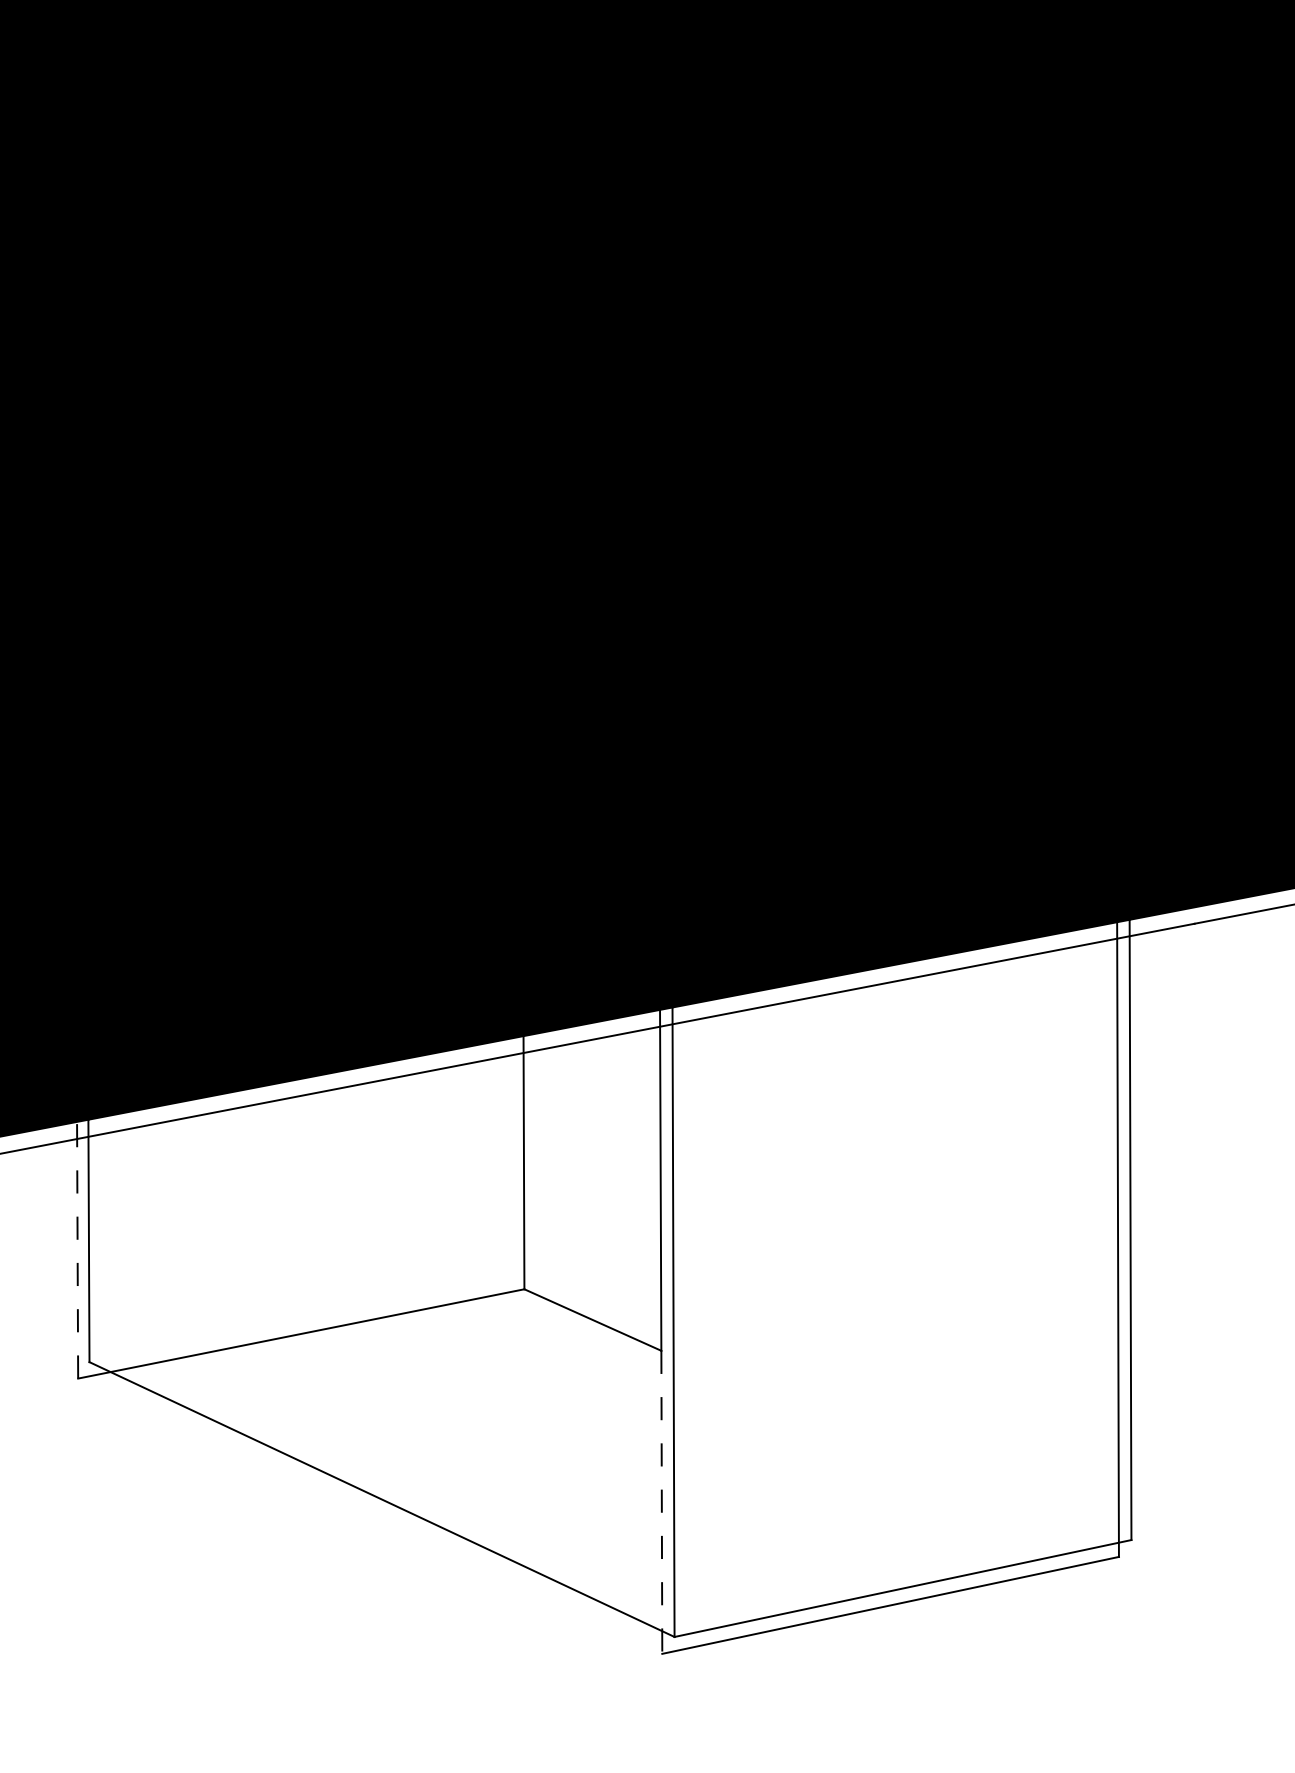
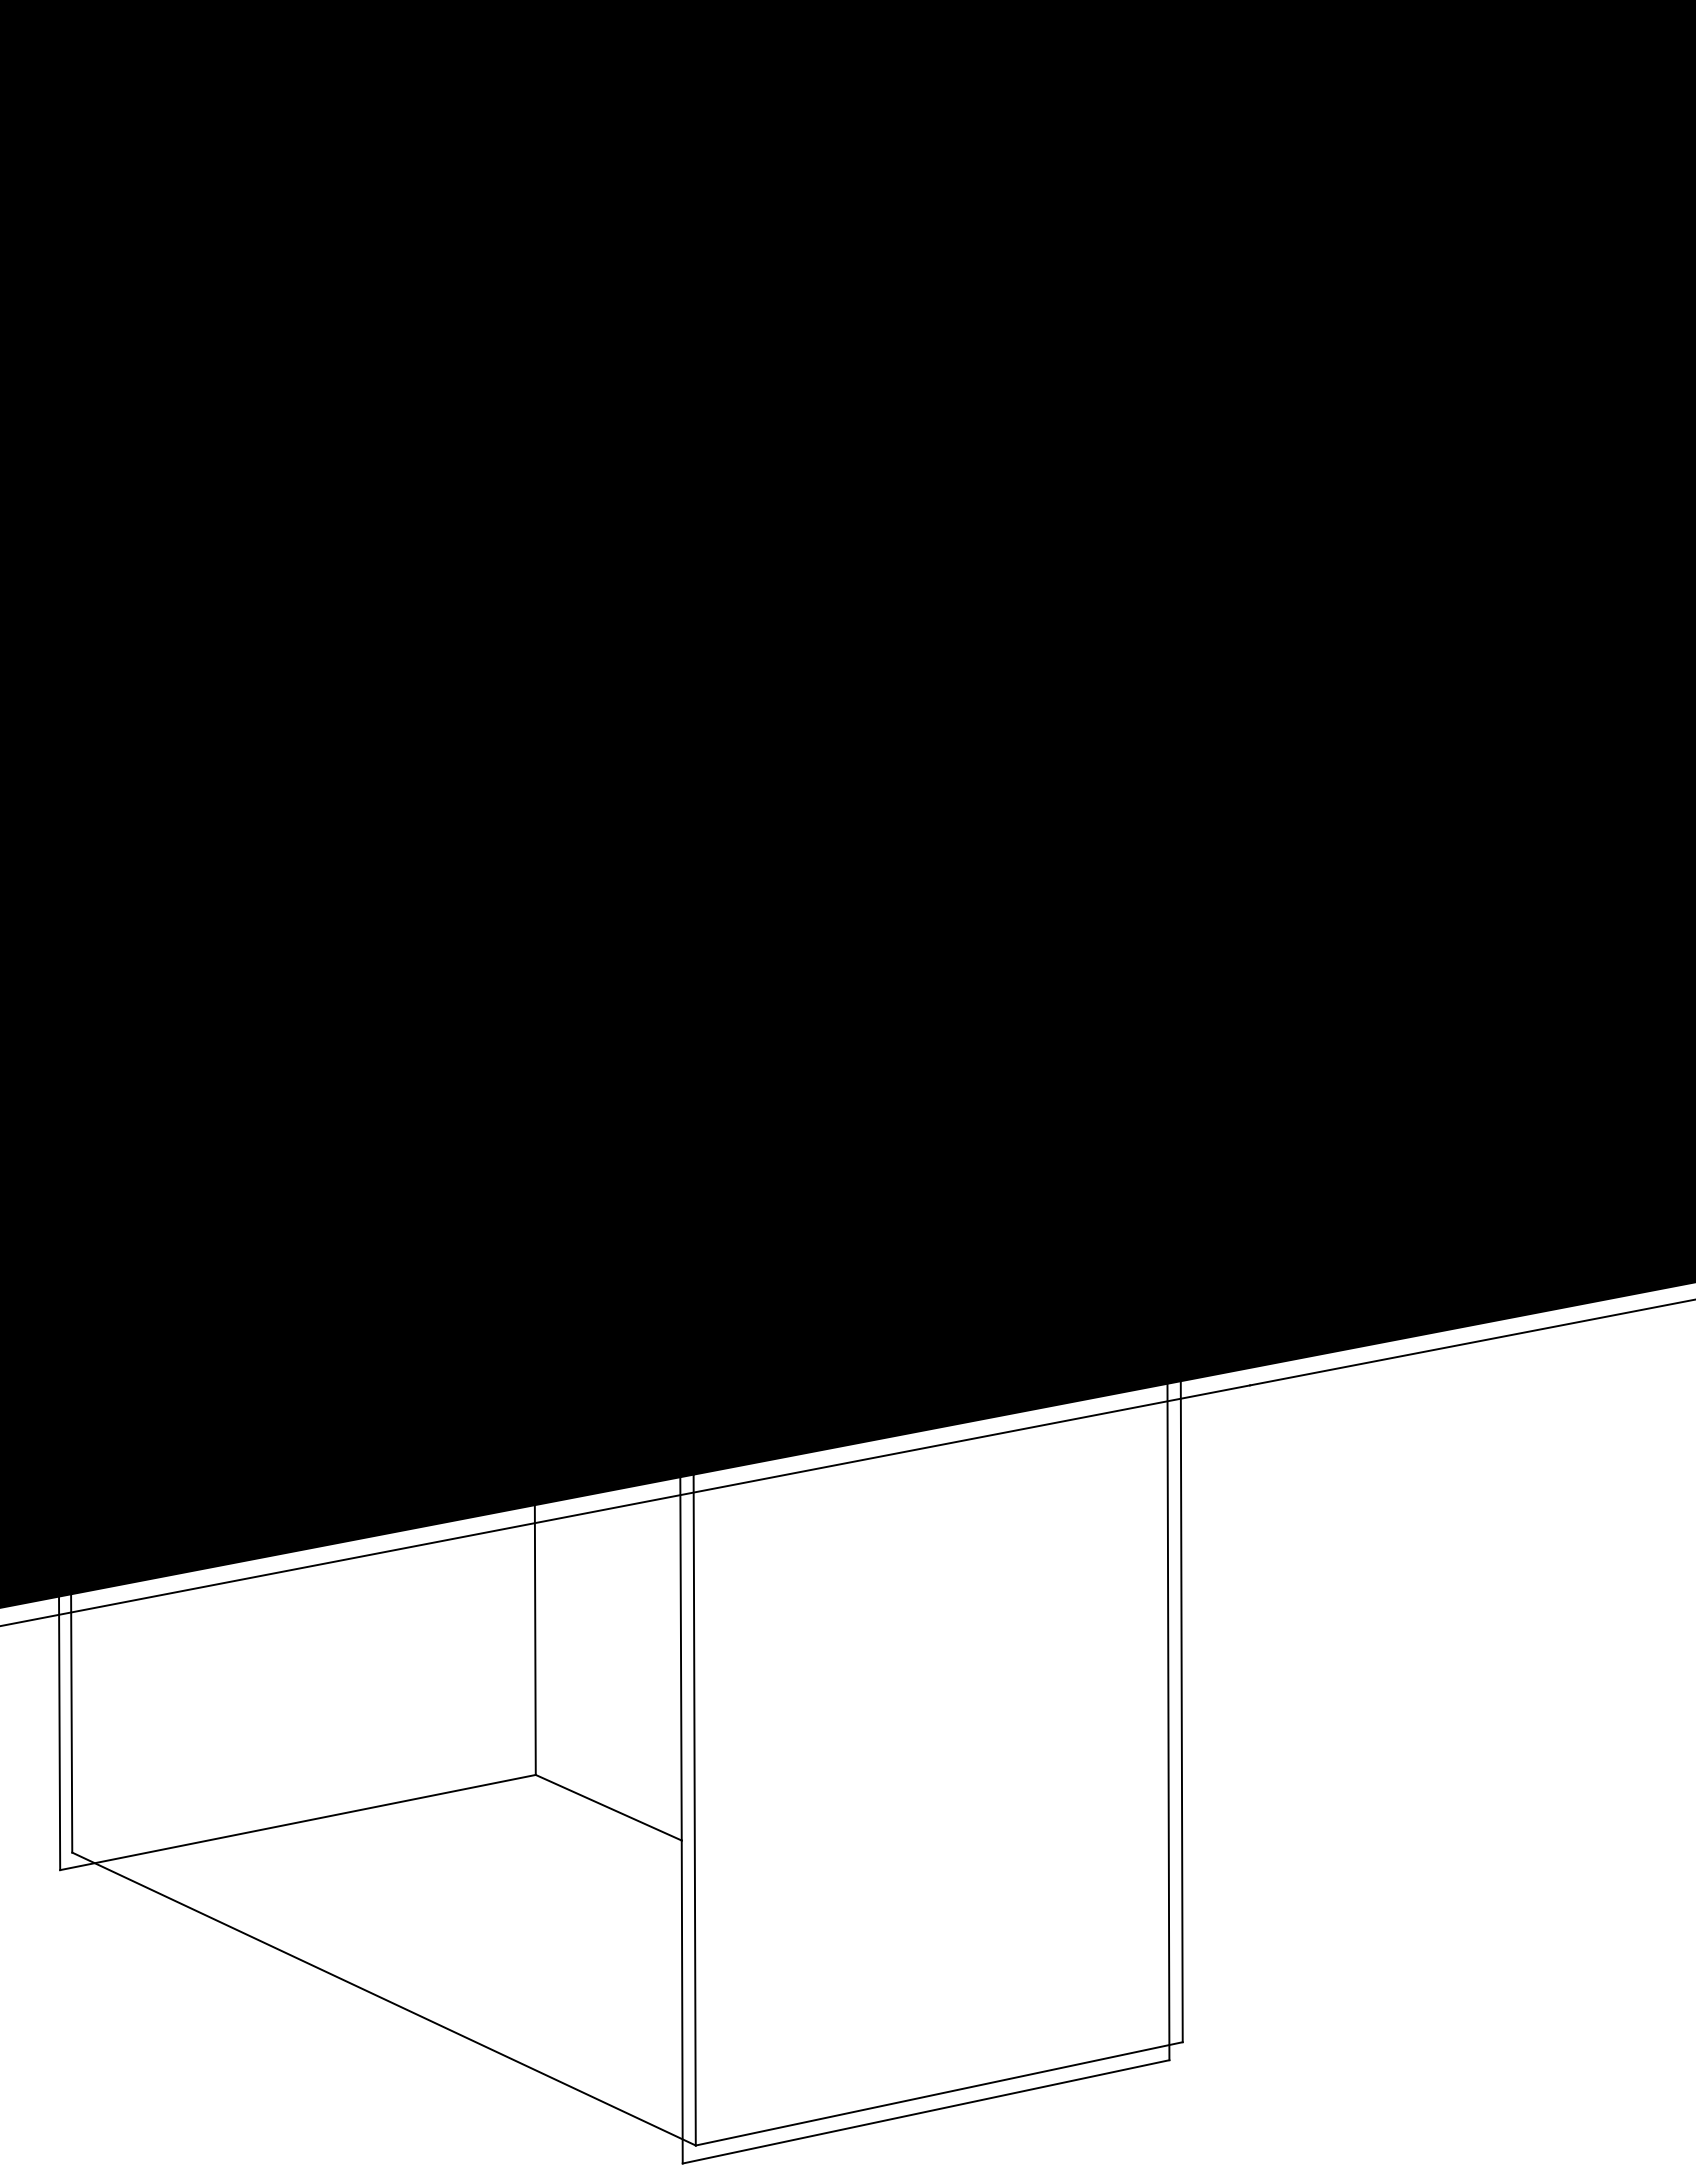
line: (77, 1242) -> (59, 1725), dashed -> solid
line: (662, 1502) -> (682, 2002), dashed -> solid

